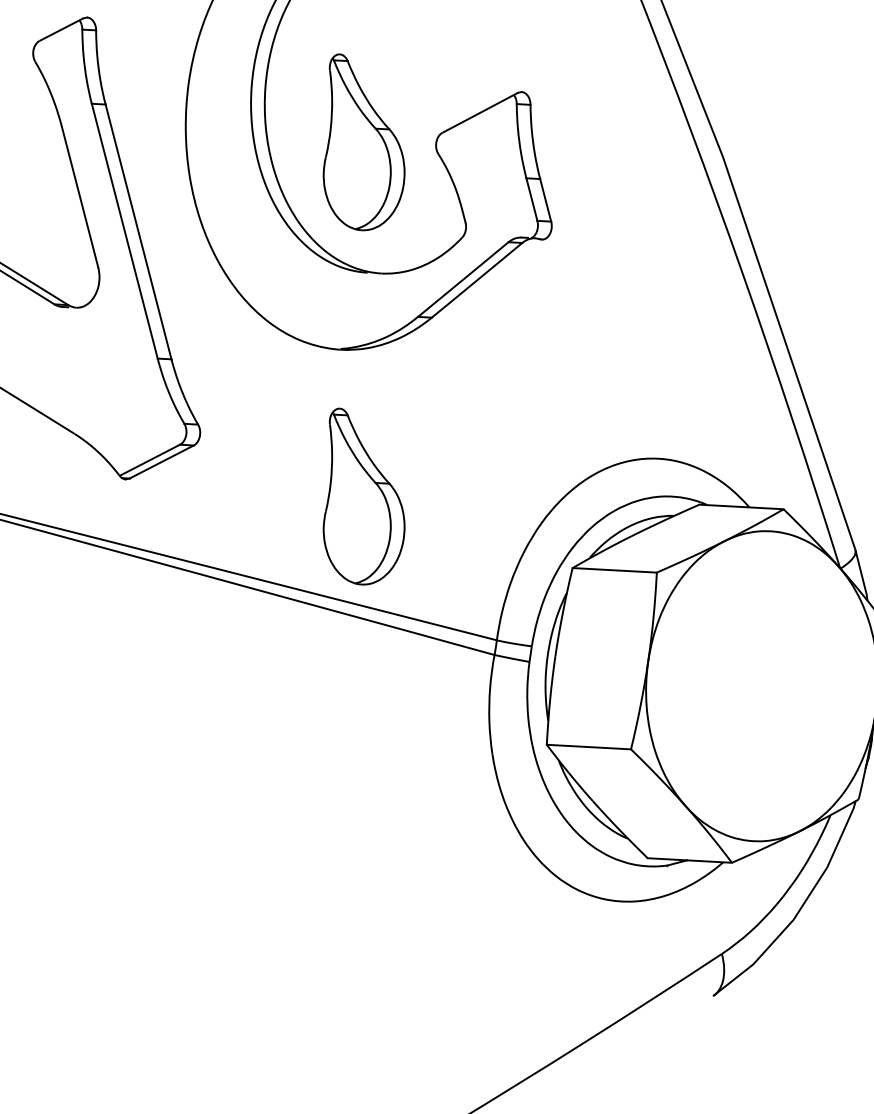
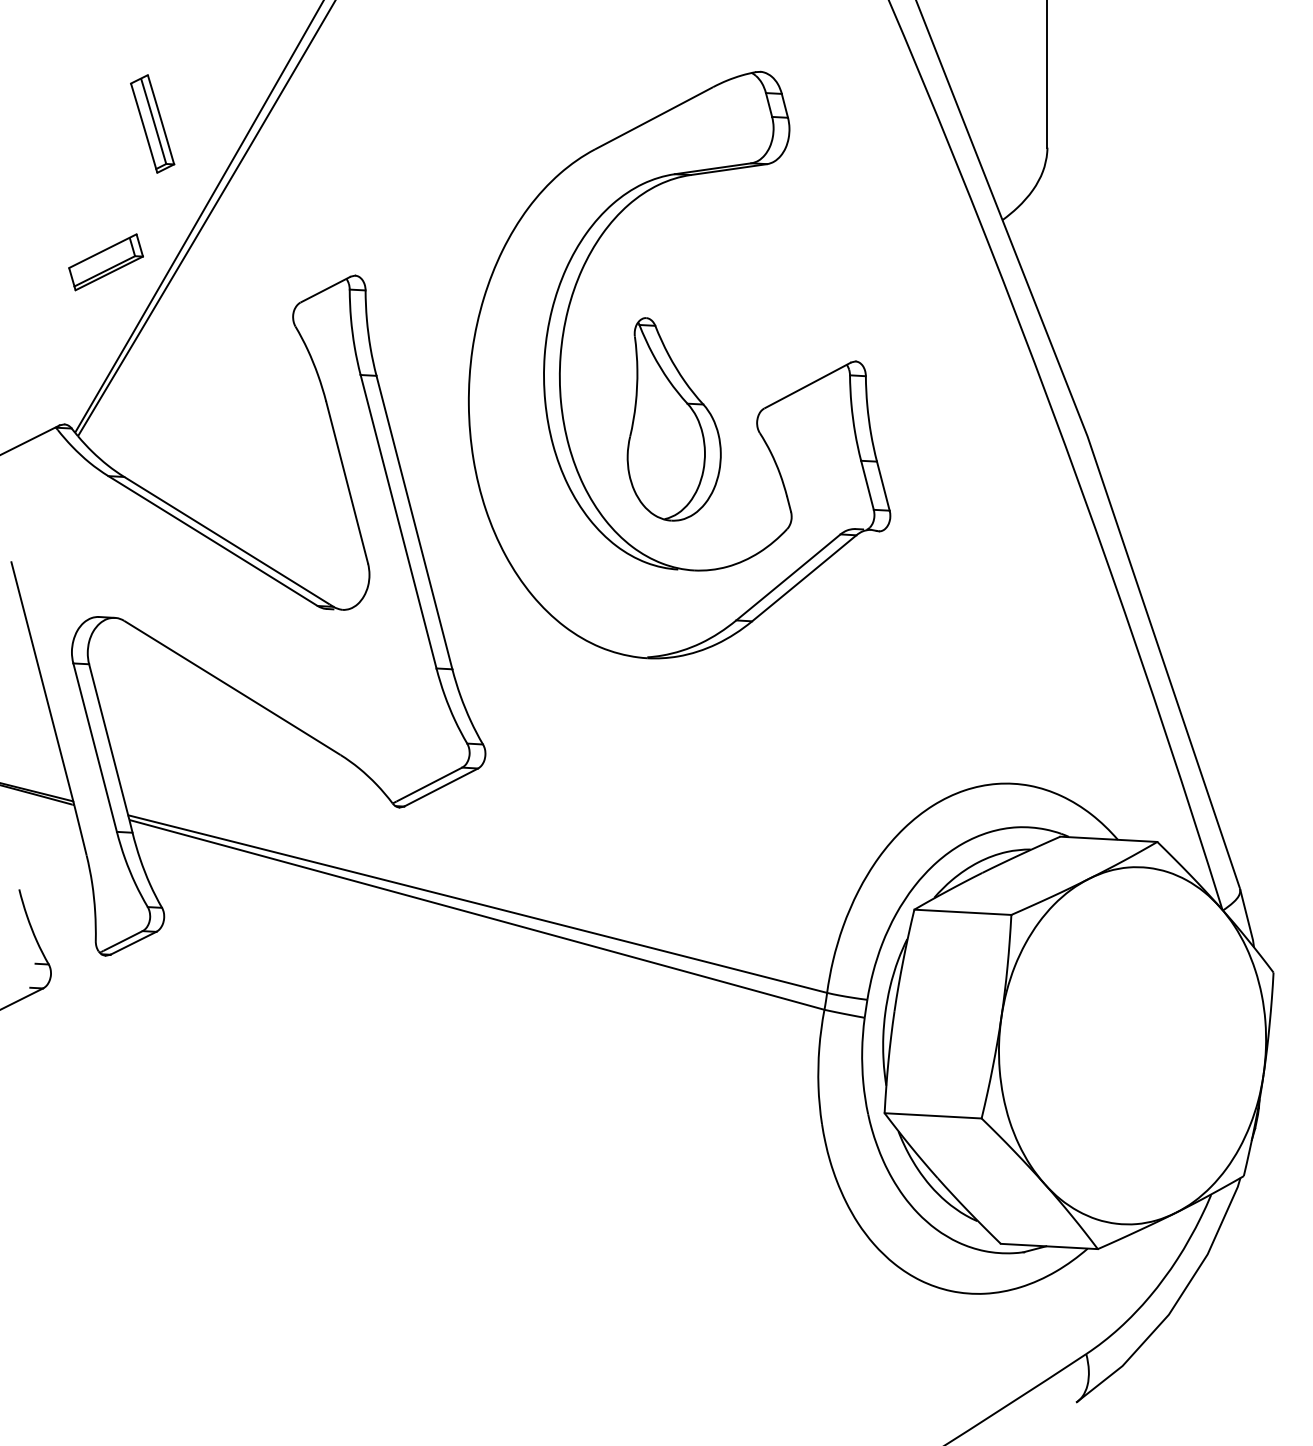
part: (363, 496) -> (673, 827), removed

